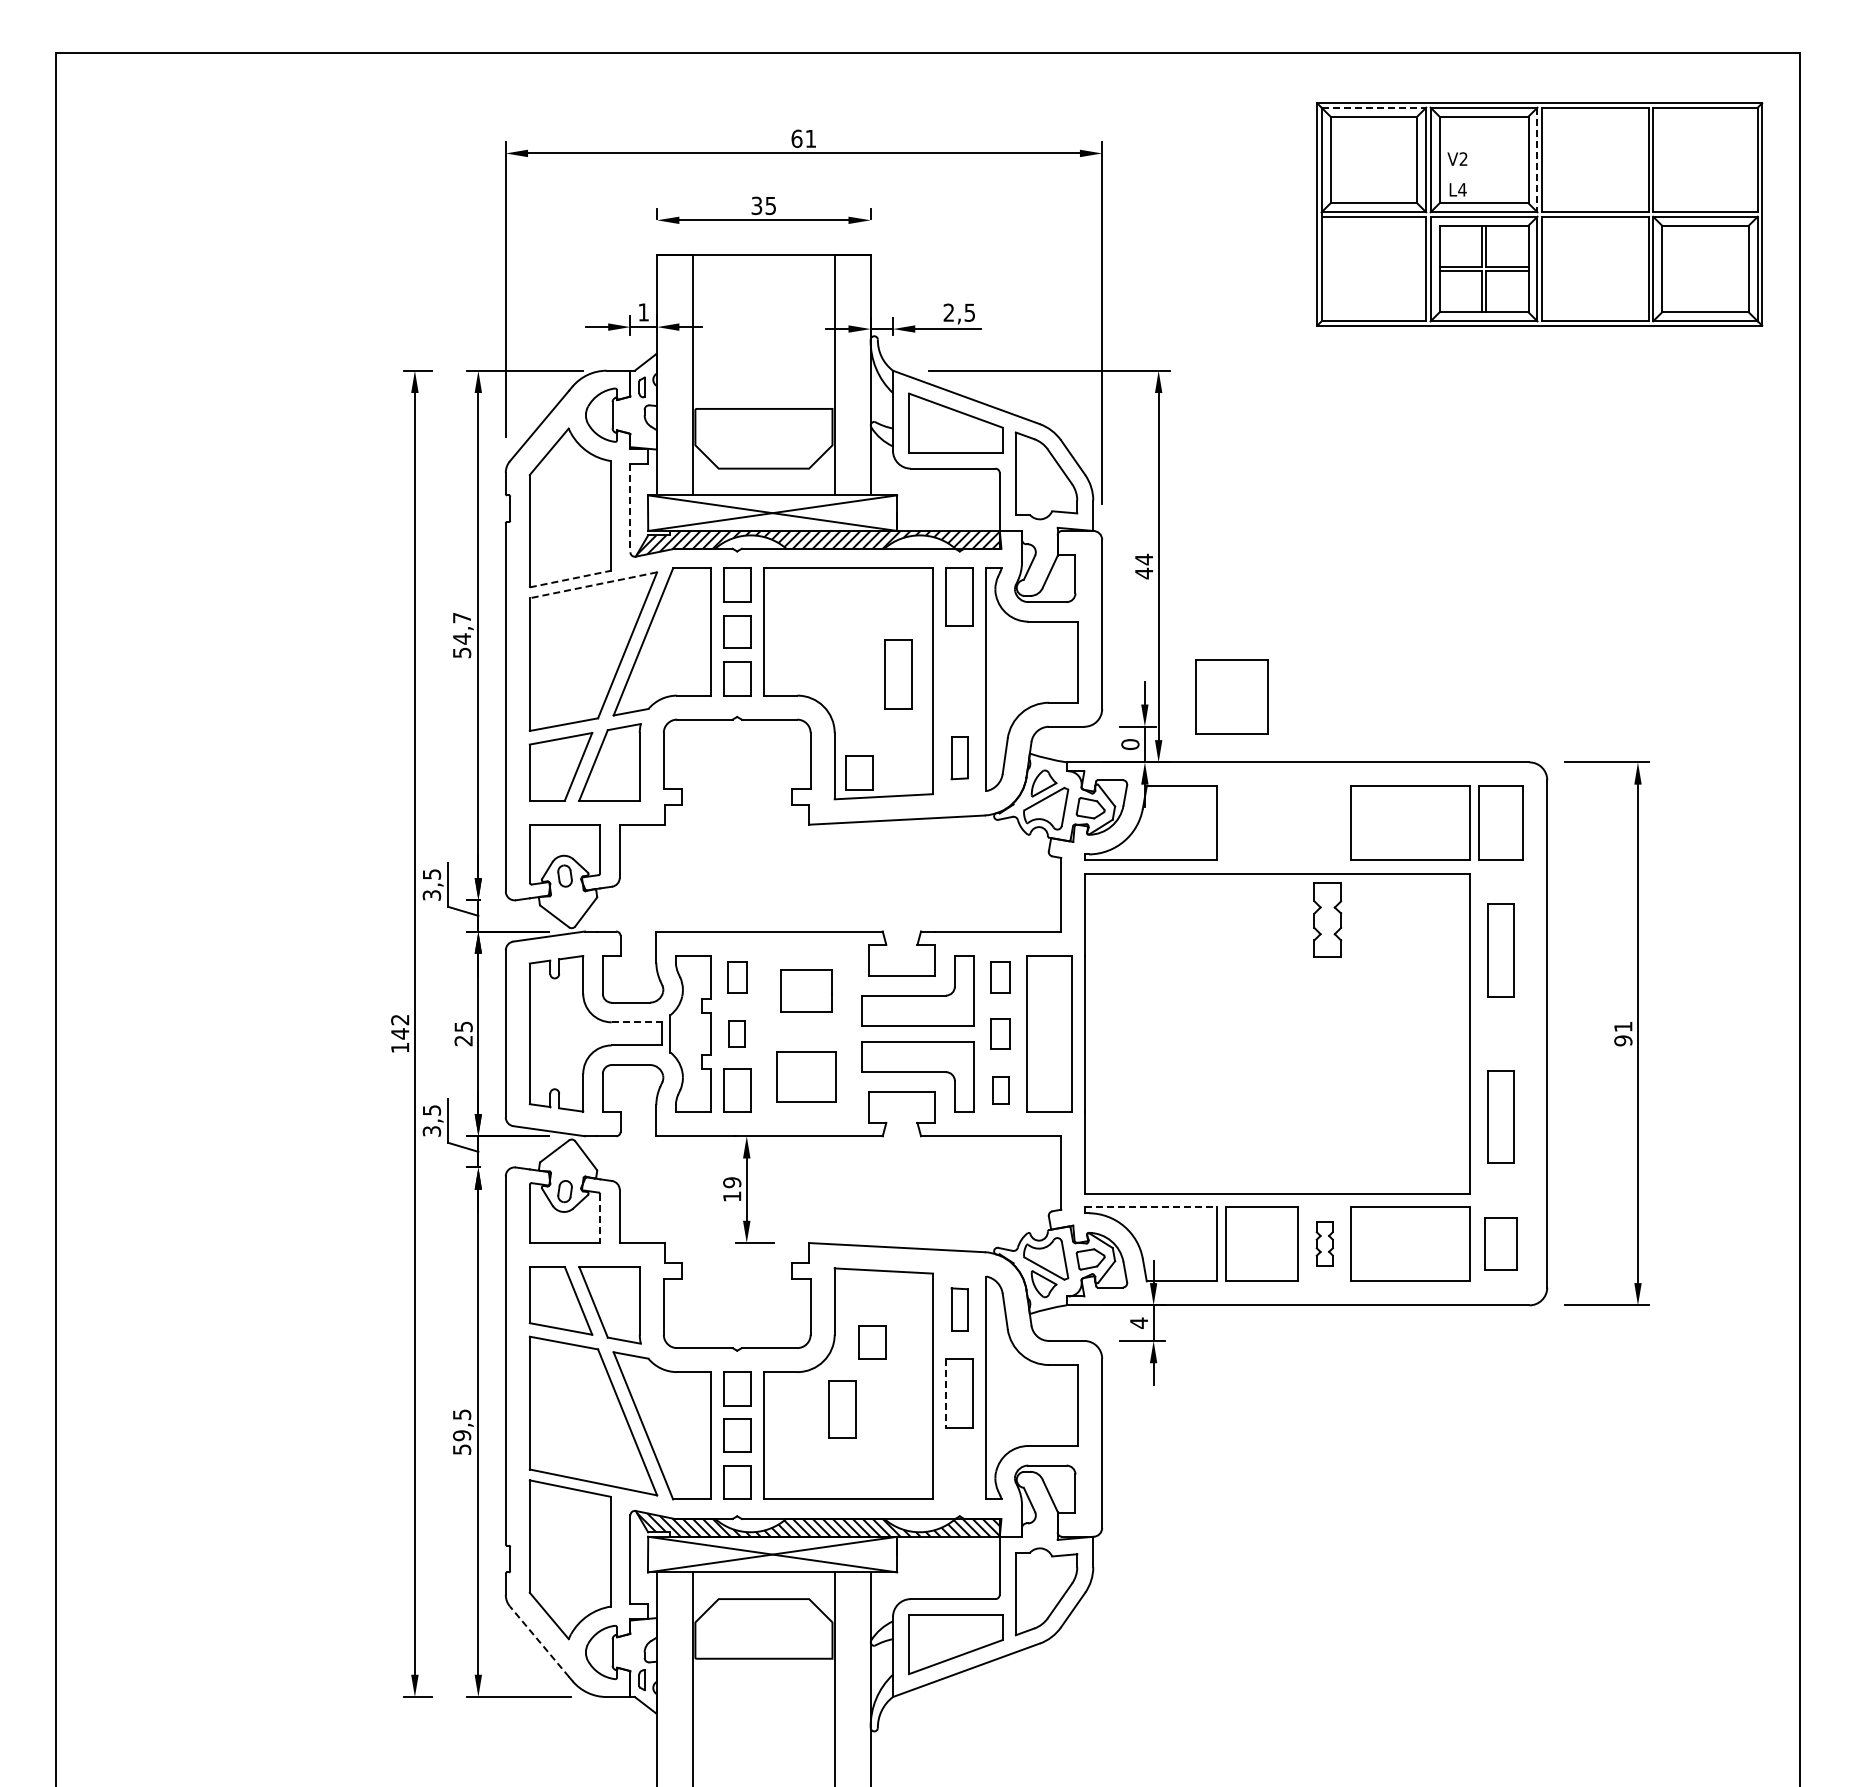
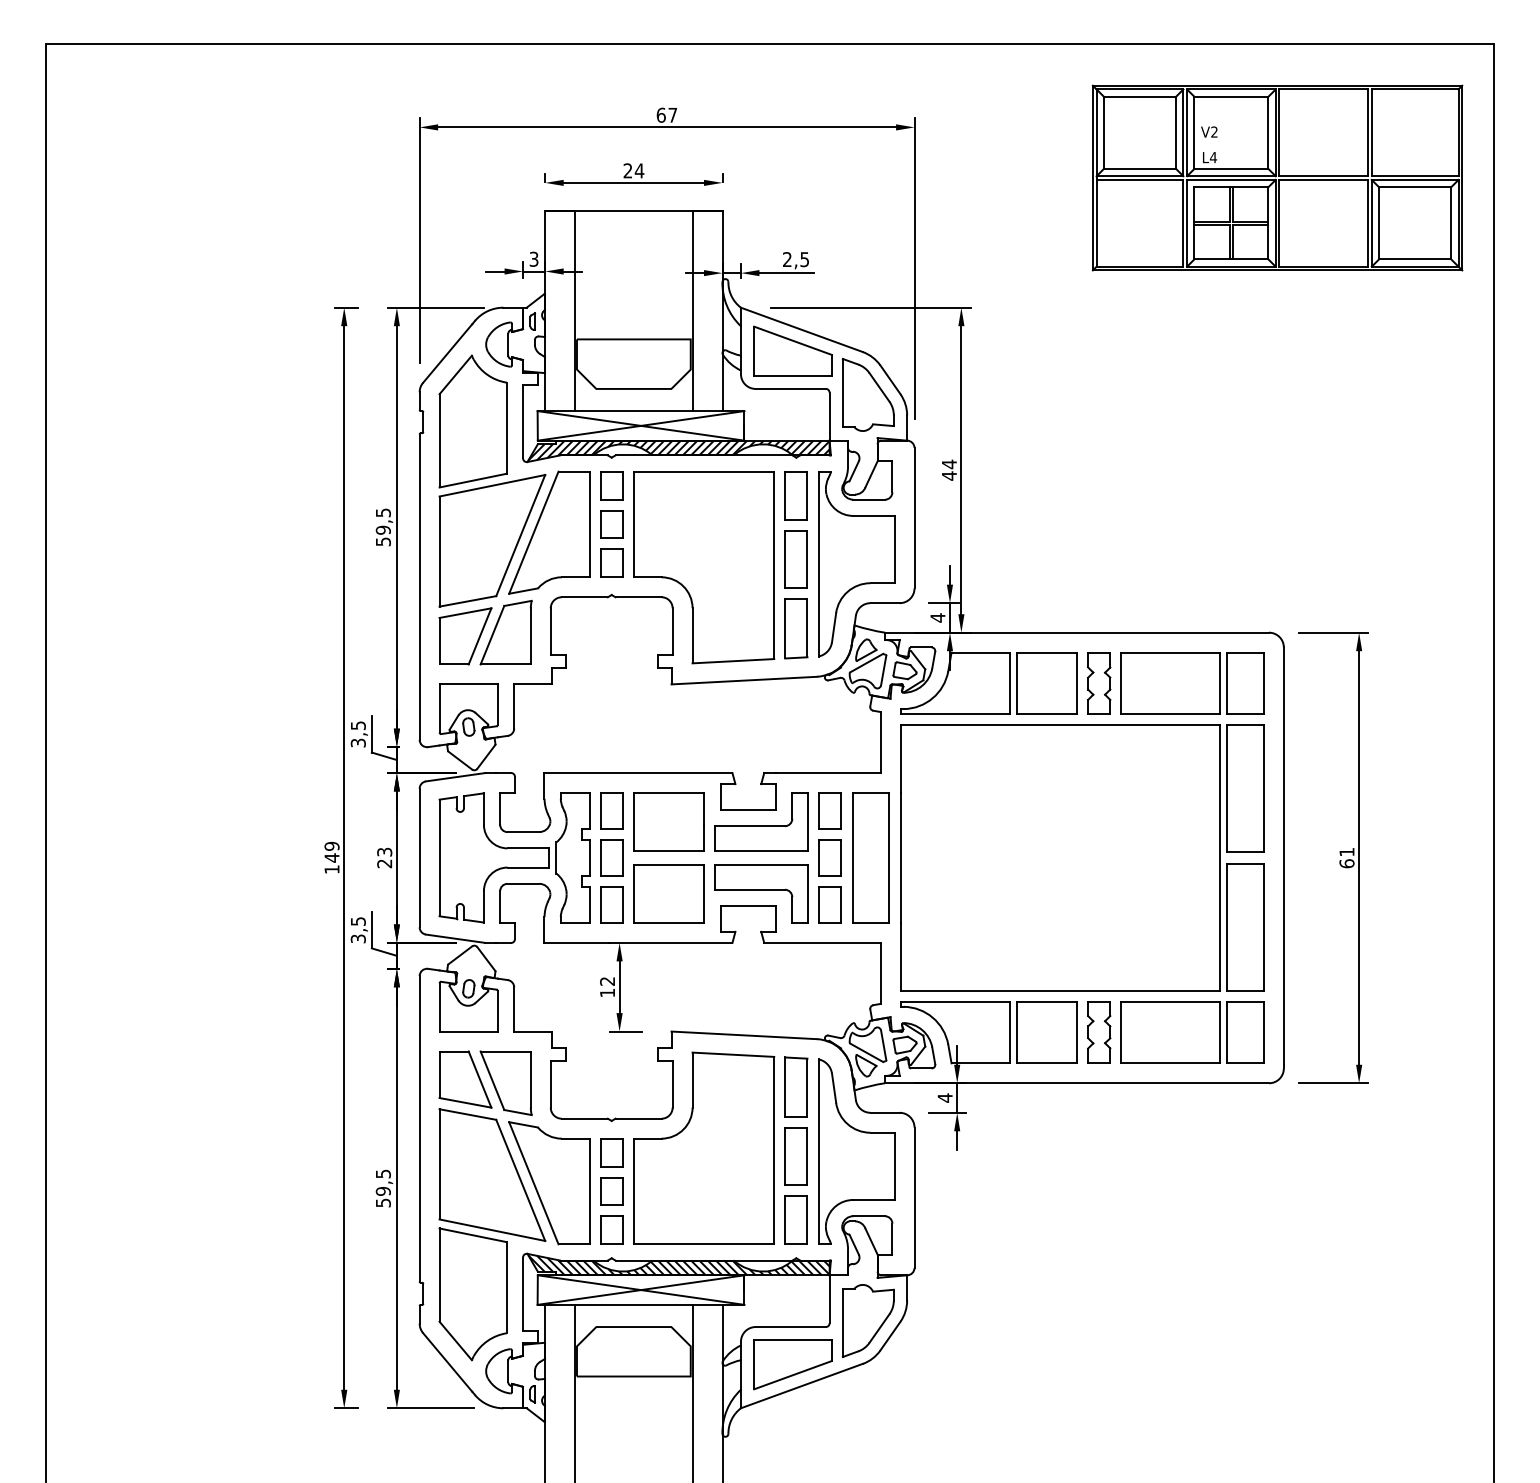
line: (1374, 107) -> (1140, 89), dashed -> solid
text: (810, 138) -> (672, 115), 61 -> 67
line: (1537, 160) -> (1275, 133), dashed -> solid
text: (763, 206) -> (633, 171), 35 -> 24
text: (643, 312) -> (533, 259), 1 -> 3
line: (630, 508) -> (523, 422), dashed -> solid
line: (570, 579) -> (473, 480), dashed -> solid
line: (593, 585) -> (492, 485), dashed -> solid
text: (462, 628) -> (383, 521), 54,7 -> 59,5
part: (898, 674) -> (796, 559), moved
part: (1231, 696) -> (1046, 682), moved
text: (1130, 744) -> (938, 617), 0 -> 4
part: (959, 757) -> (796, 628), size x1.67
part: (859, 772) -> (713, 641), removed
part: (1327, 919) -> (1099, 682), moved
part: (1500, 950) -> (1245, 788), size x1.67
part: (737, 977) -> (611, 811), size x1.43
part: (1000, 977) -> (830, 811), size x1.43
part: (806, 990) -> (669, 821), size x1.67
text: (400, 1019) -> (332, 846), 142 -> 149
line: (636, 1022) -> (528, 848), dashed -> solid
text: (463, 1026) -> (384, 851), 25 -> 23
part: (737, 1033) -> (611, 857), size x1.67
part: (1000, 1033) -> (830, 857), size x1.43
text: (1623, 1040) -> (1347, 863), 91 -> 61
part: (806, 1076) -> (669, 893), size x1.43
part: (1000, 1090) -> (830, 904), size x1.67
part: (1500, 1117) -> (1245, 927), size x1.67
text: (732, 1182) -> (607, 981), 19 -> 12
line: (1151, 1207) -> (955, 1002), dashed -> solid
line: (600, 1219) -> (498, 1012), dashed -> solid
part: (1324, 1243) -> (1099, 1031), size x1.67
part: (1500, 1243) -> (1245, 1031), size x1.43
part: (959, 1309) -> (796, 1086), size x1.67
part: (872, 1342) -> (723, 1114), removed
line: (946, 1393) -> (785, 1156), dashed -> solid
part: (842, 1409) -> (796, 1220), moved
line: (539, 1641) -> (447, 1362), dashed -> solid

